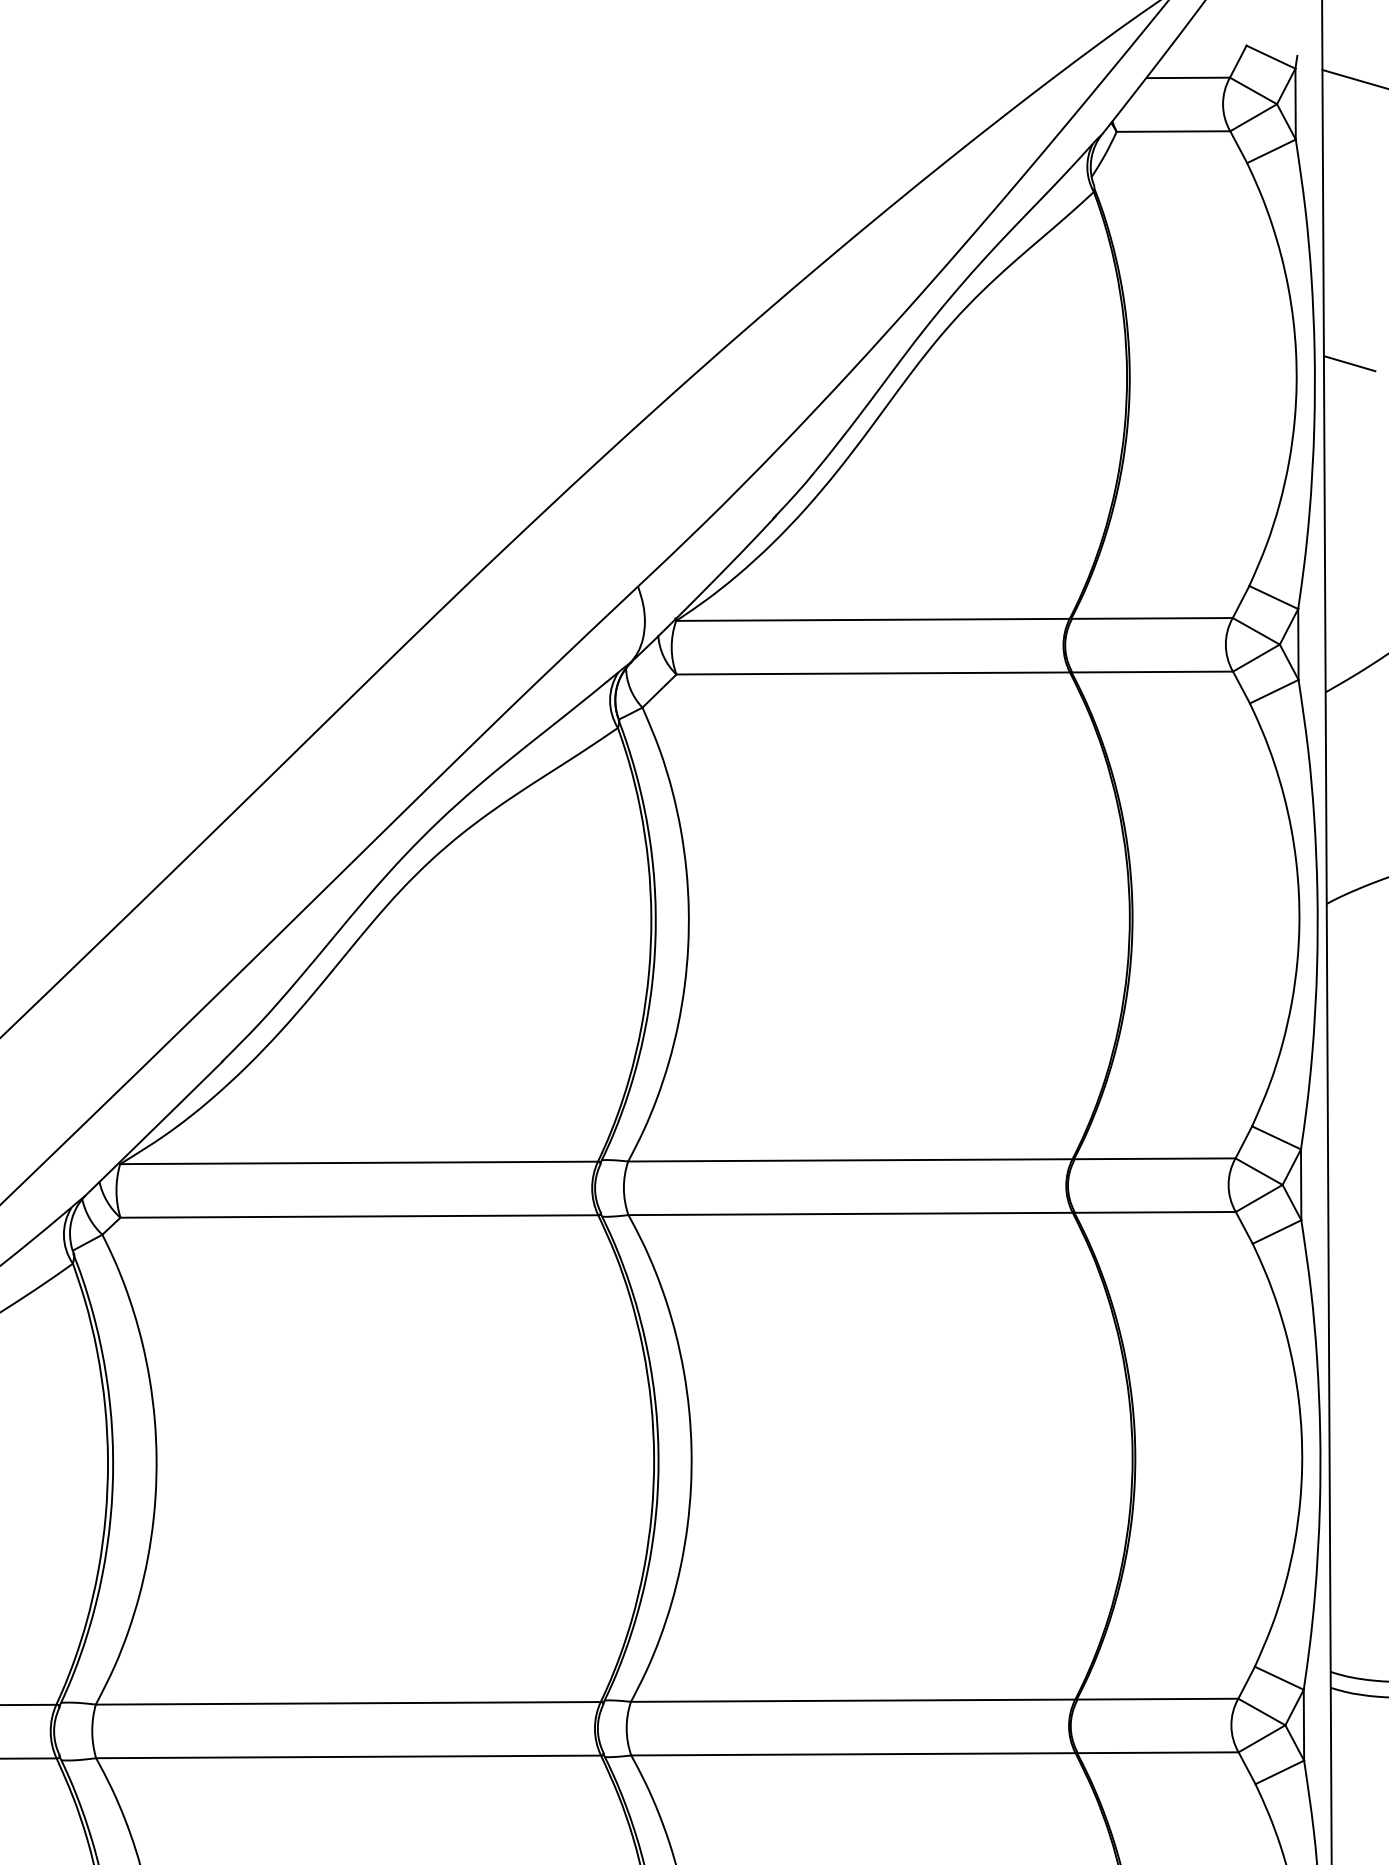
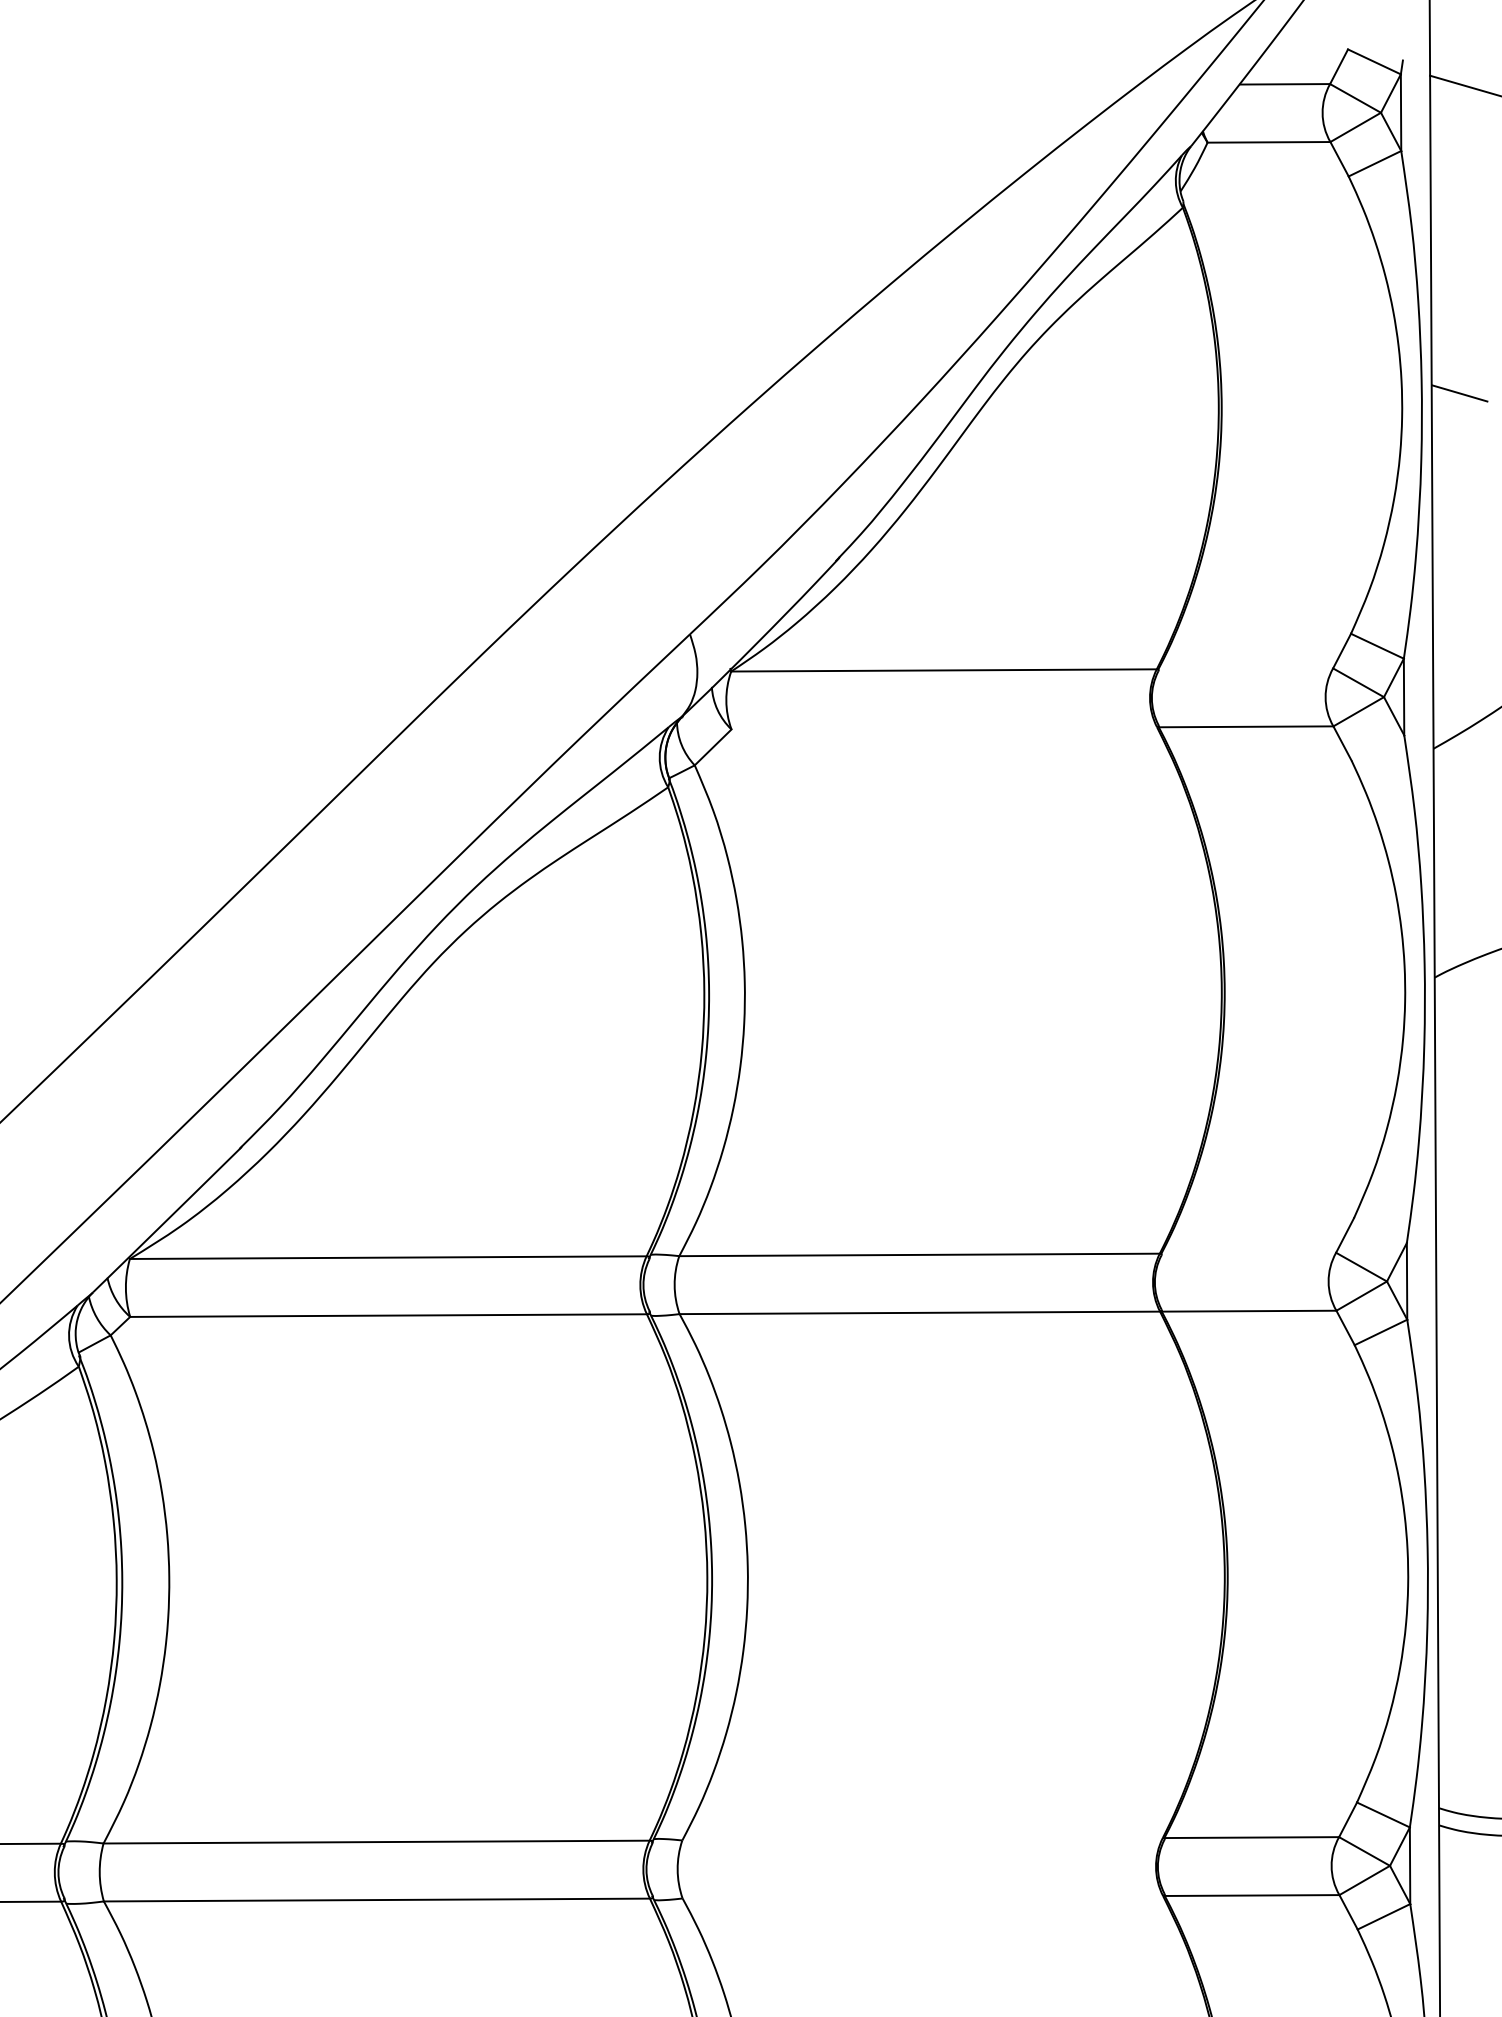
line: (1151, 618) -> (1245, 668), removed
line: (873, 673) -> (944, 728), removed
line: (1273, 691) -> (1377, 747), removed
line: (1276, 1137) -> (1380, 1230), removed
line: (1154, 1158) -> (1248, 1252), removed
line: (853, 1700) -> (922, 1839), removed
line: (853, 1754) -> (922, 1897), removed

